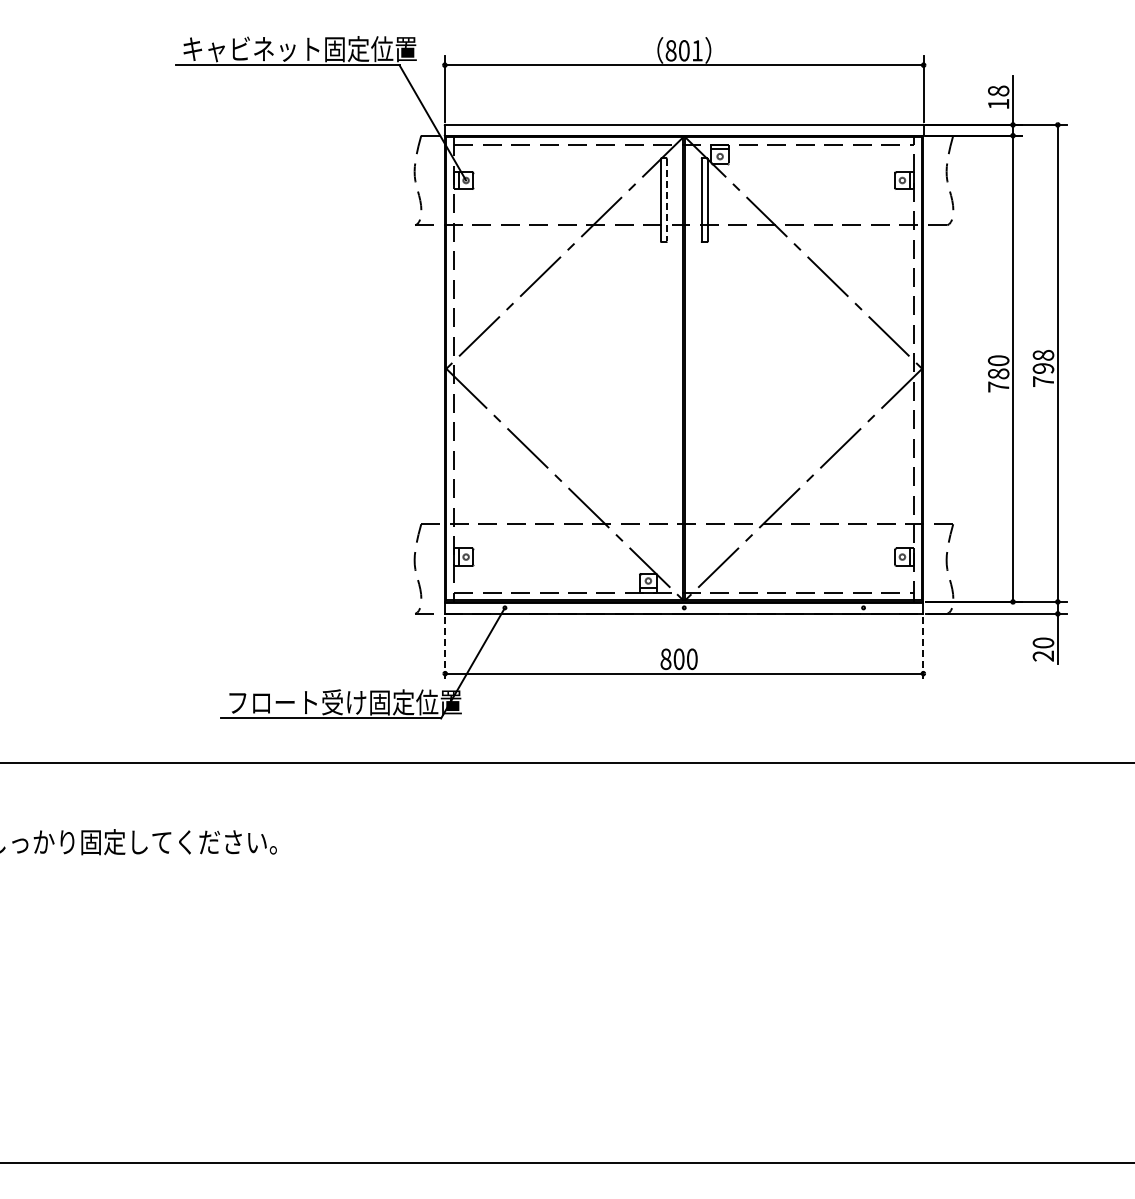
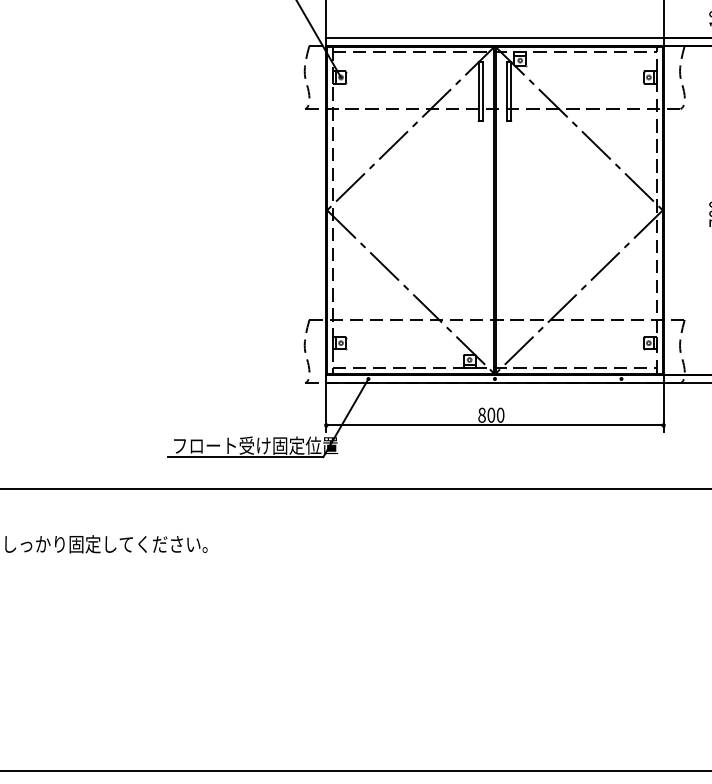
line: (666, 200) -> (482, 91), dashed -> solid
line: (445, 649) -> (326, 408), dashed -> solid
line: (923, 649) -> (663, 408), dashed -> solid

